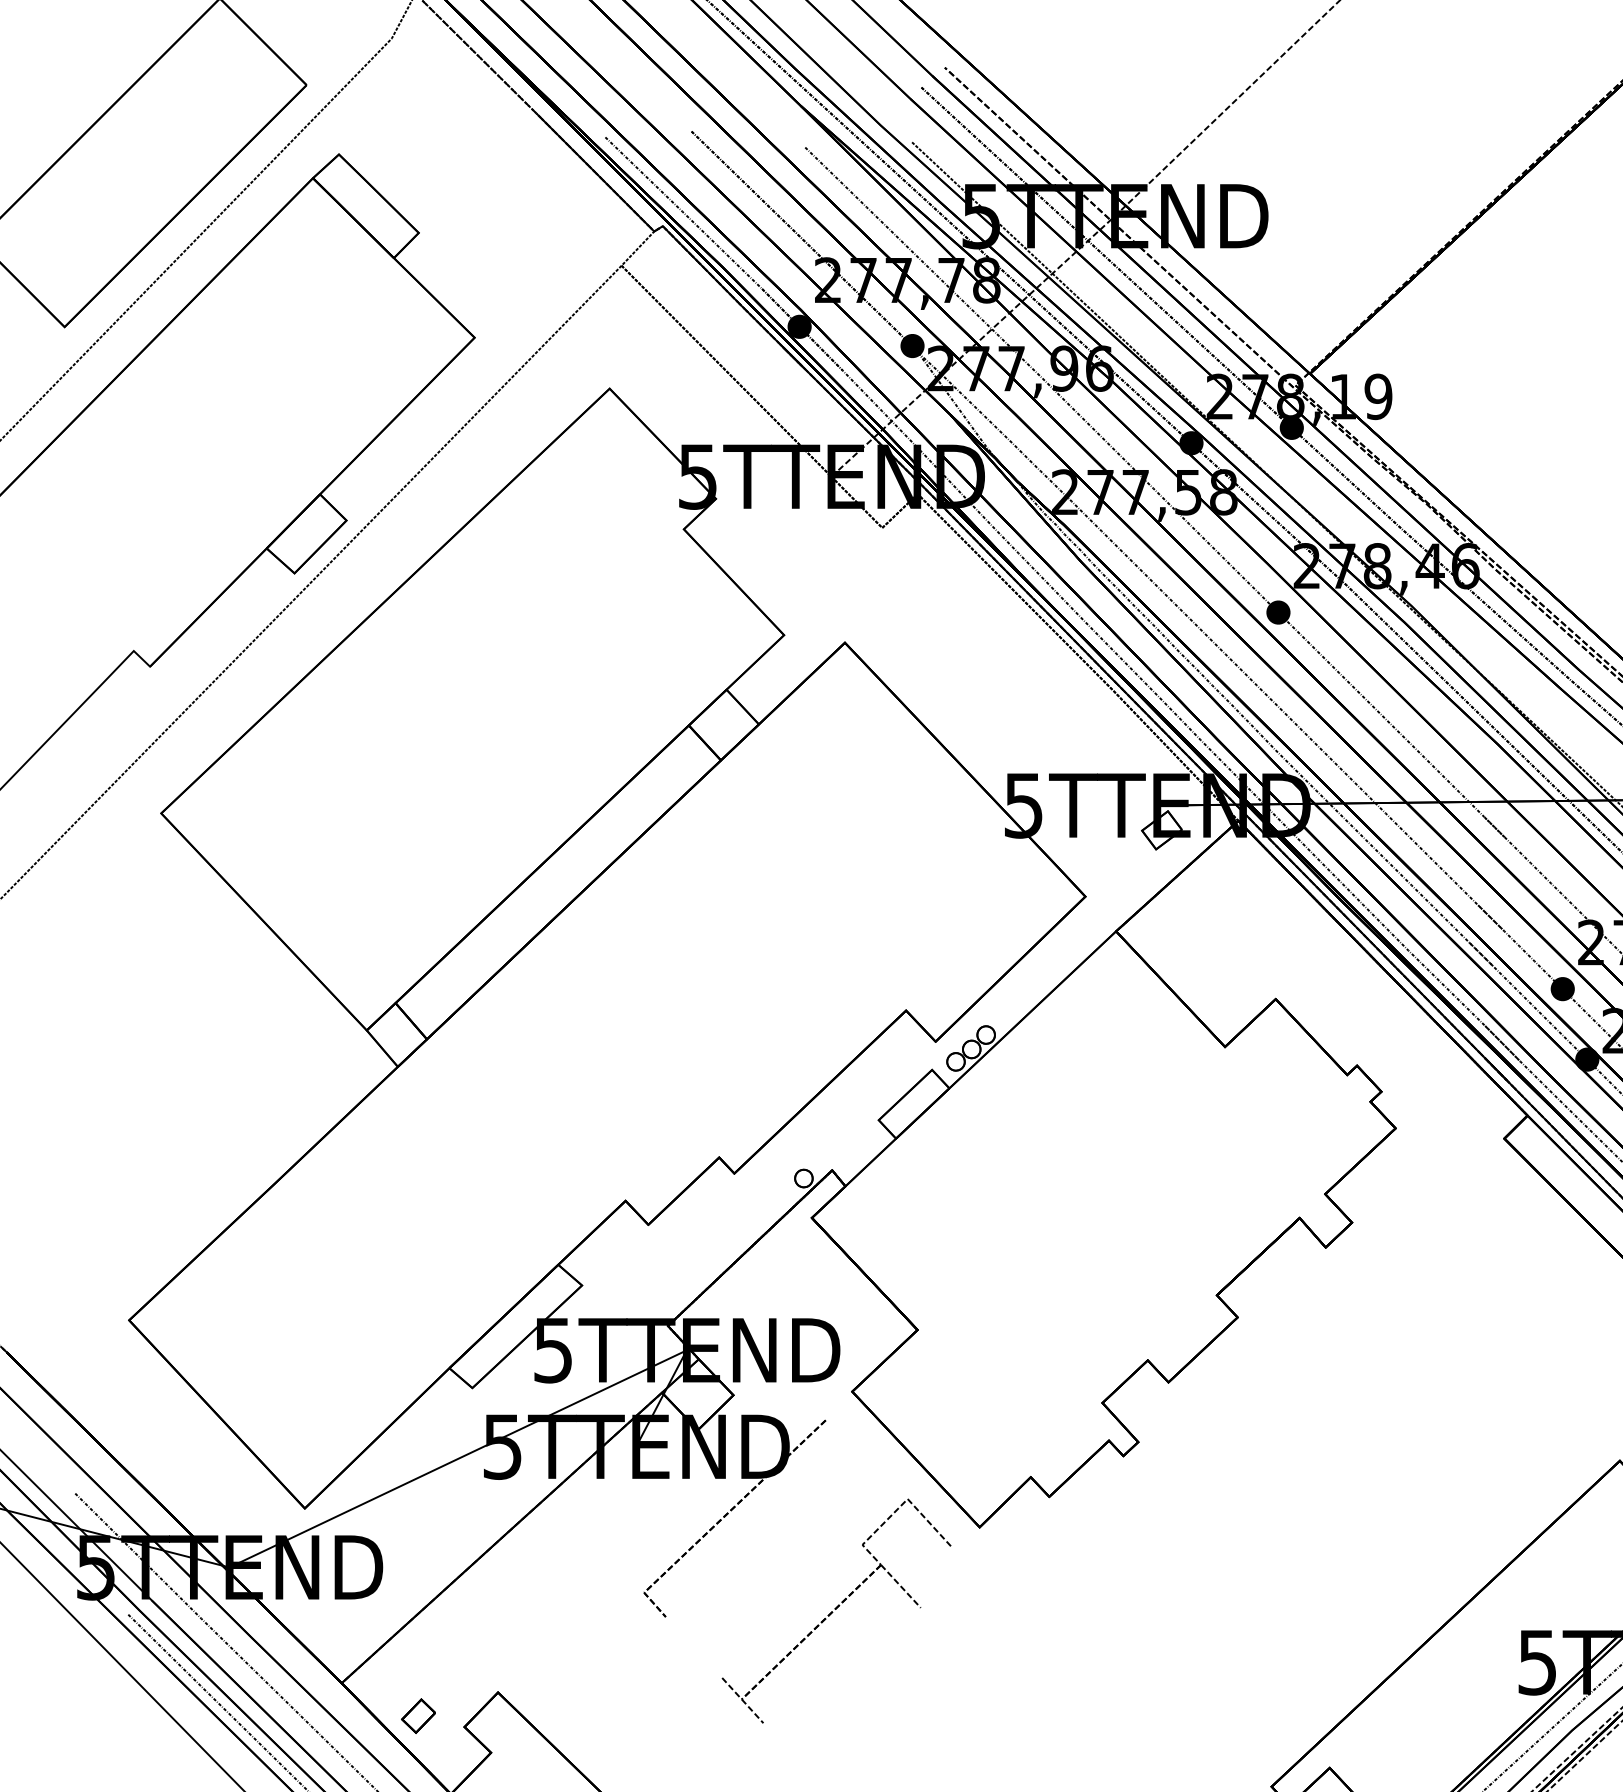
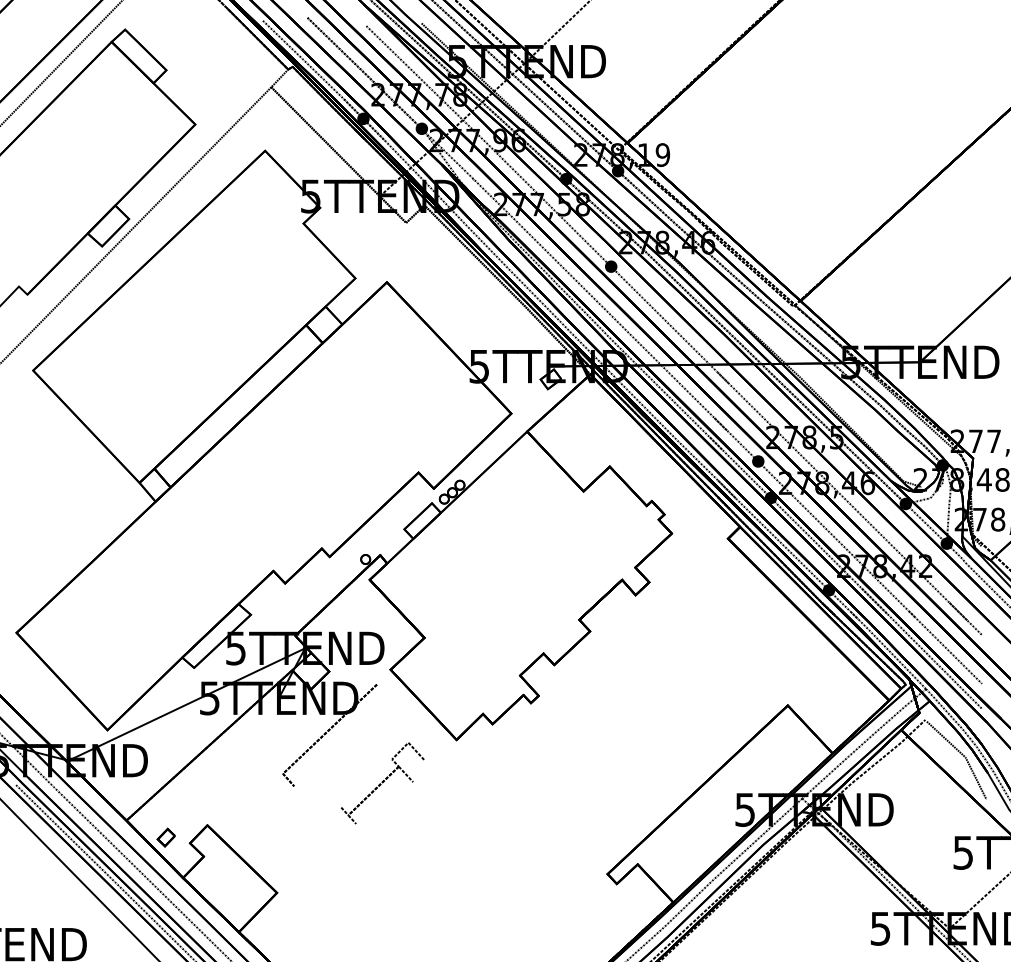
part: (836, 1611) -> (382, 783), size x0.7

